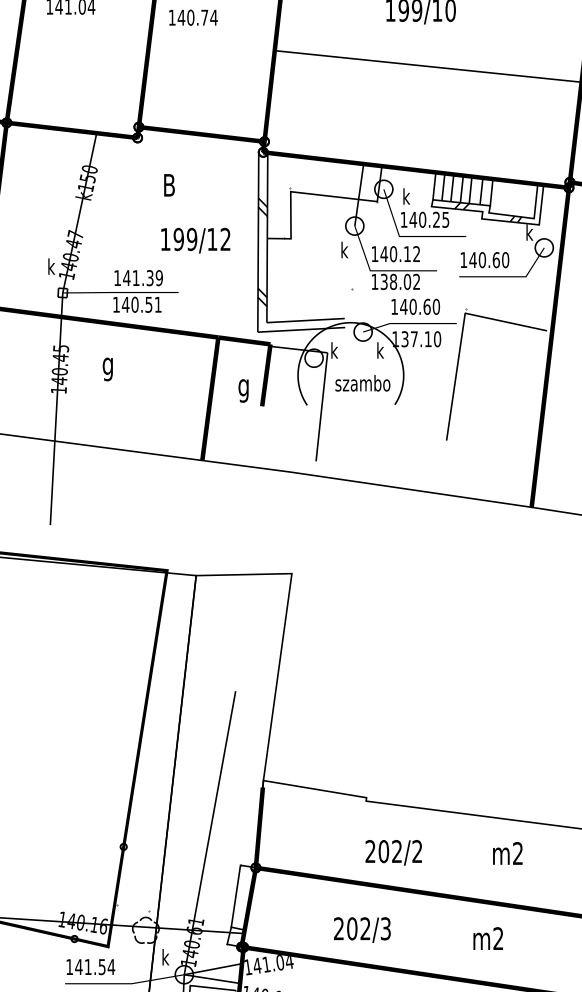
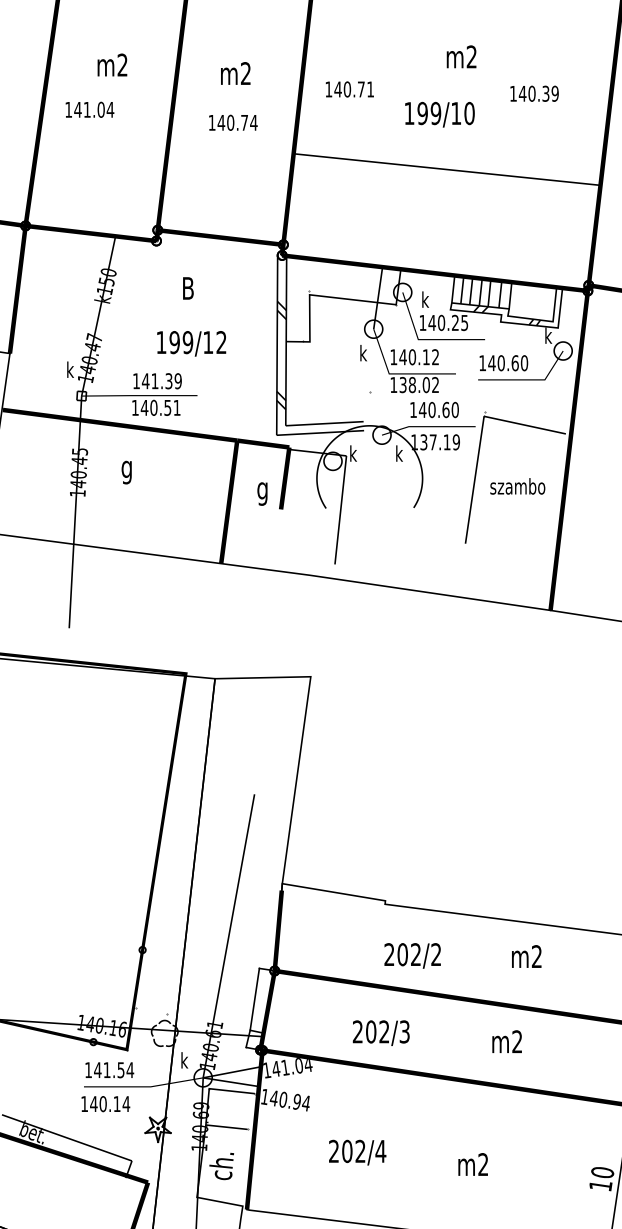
text: (193, 17) -> (233, 122), moved
text: (195, 240) -> (191, 343), moved
text: (436, 339) -> (455, 442), 137.10 -> 137.19
text: (362, 383) -> (517, 486), moved

